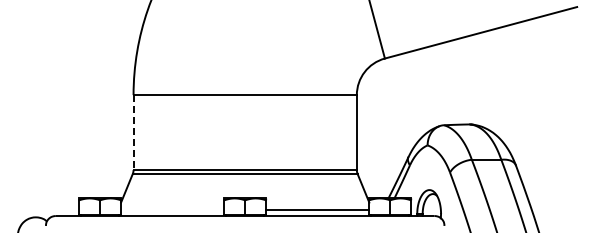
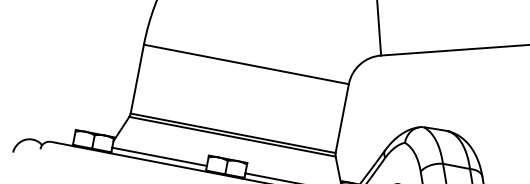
line: (133, 132) -> (137, 78), dashed -> solid
line: (172, 209) -> (159, 156), added

